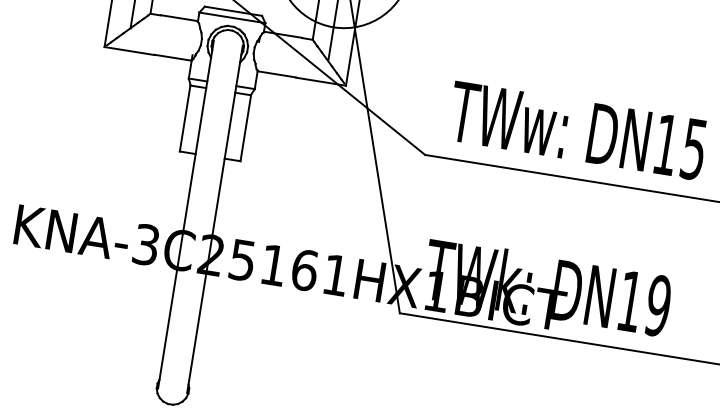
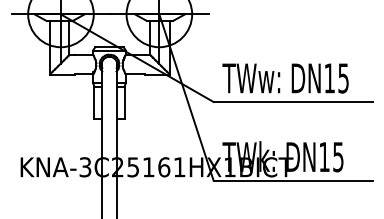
text: (658, 304) -> (338, 156), DN19 -> DN15

